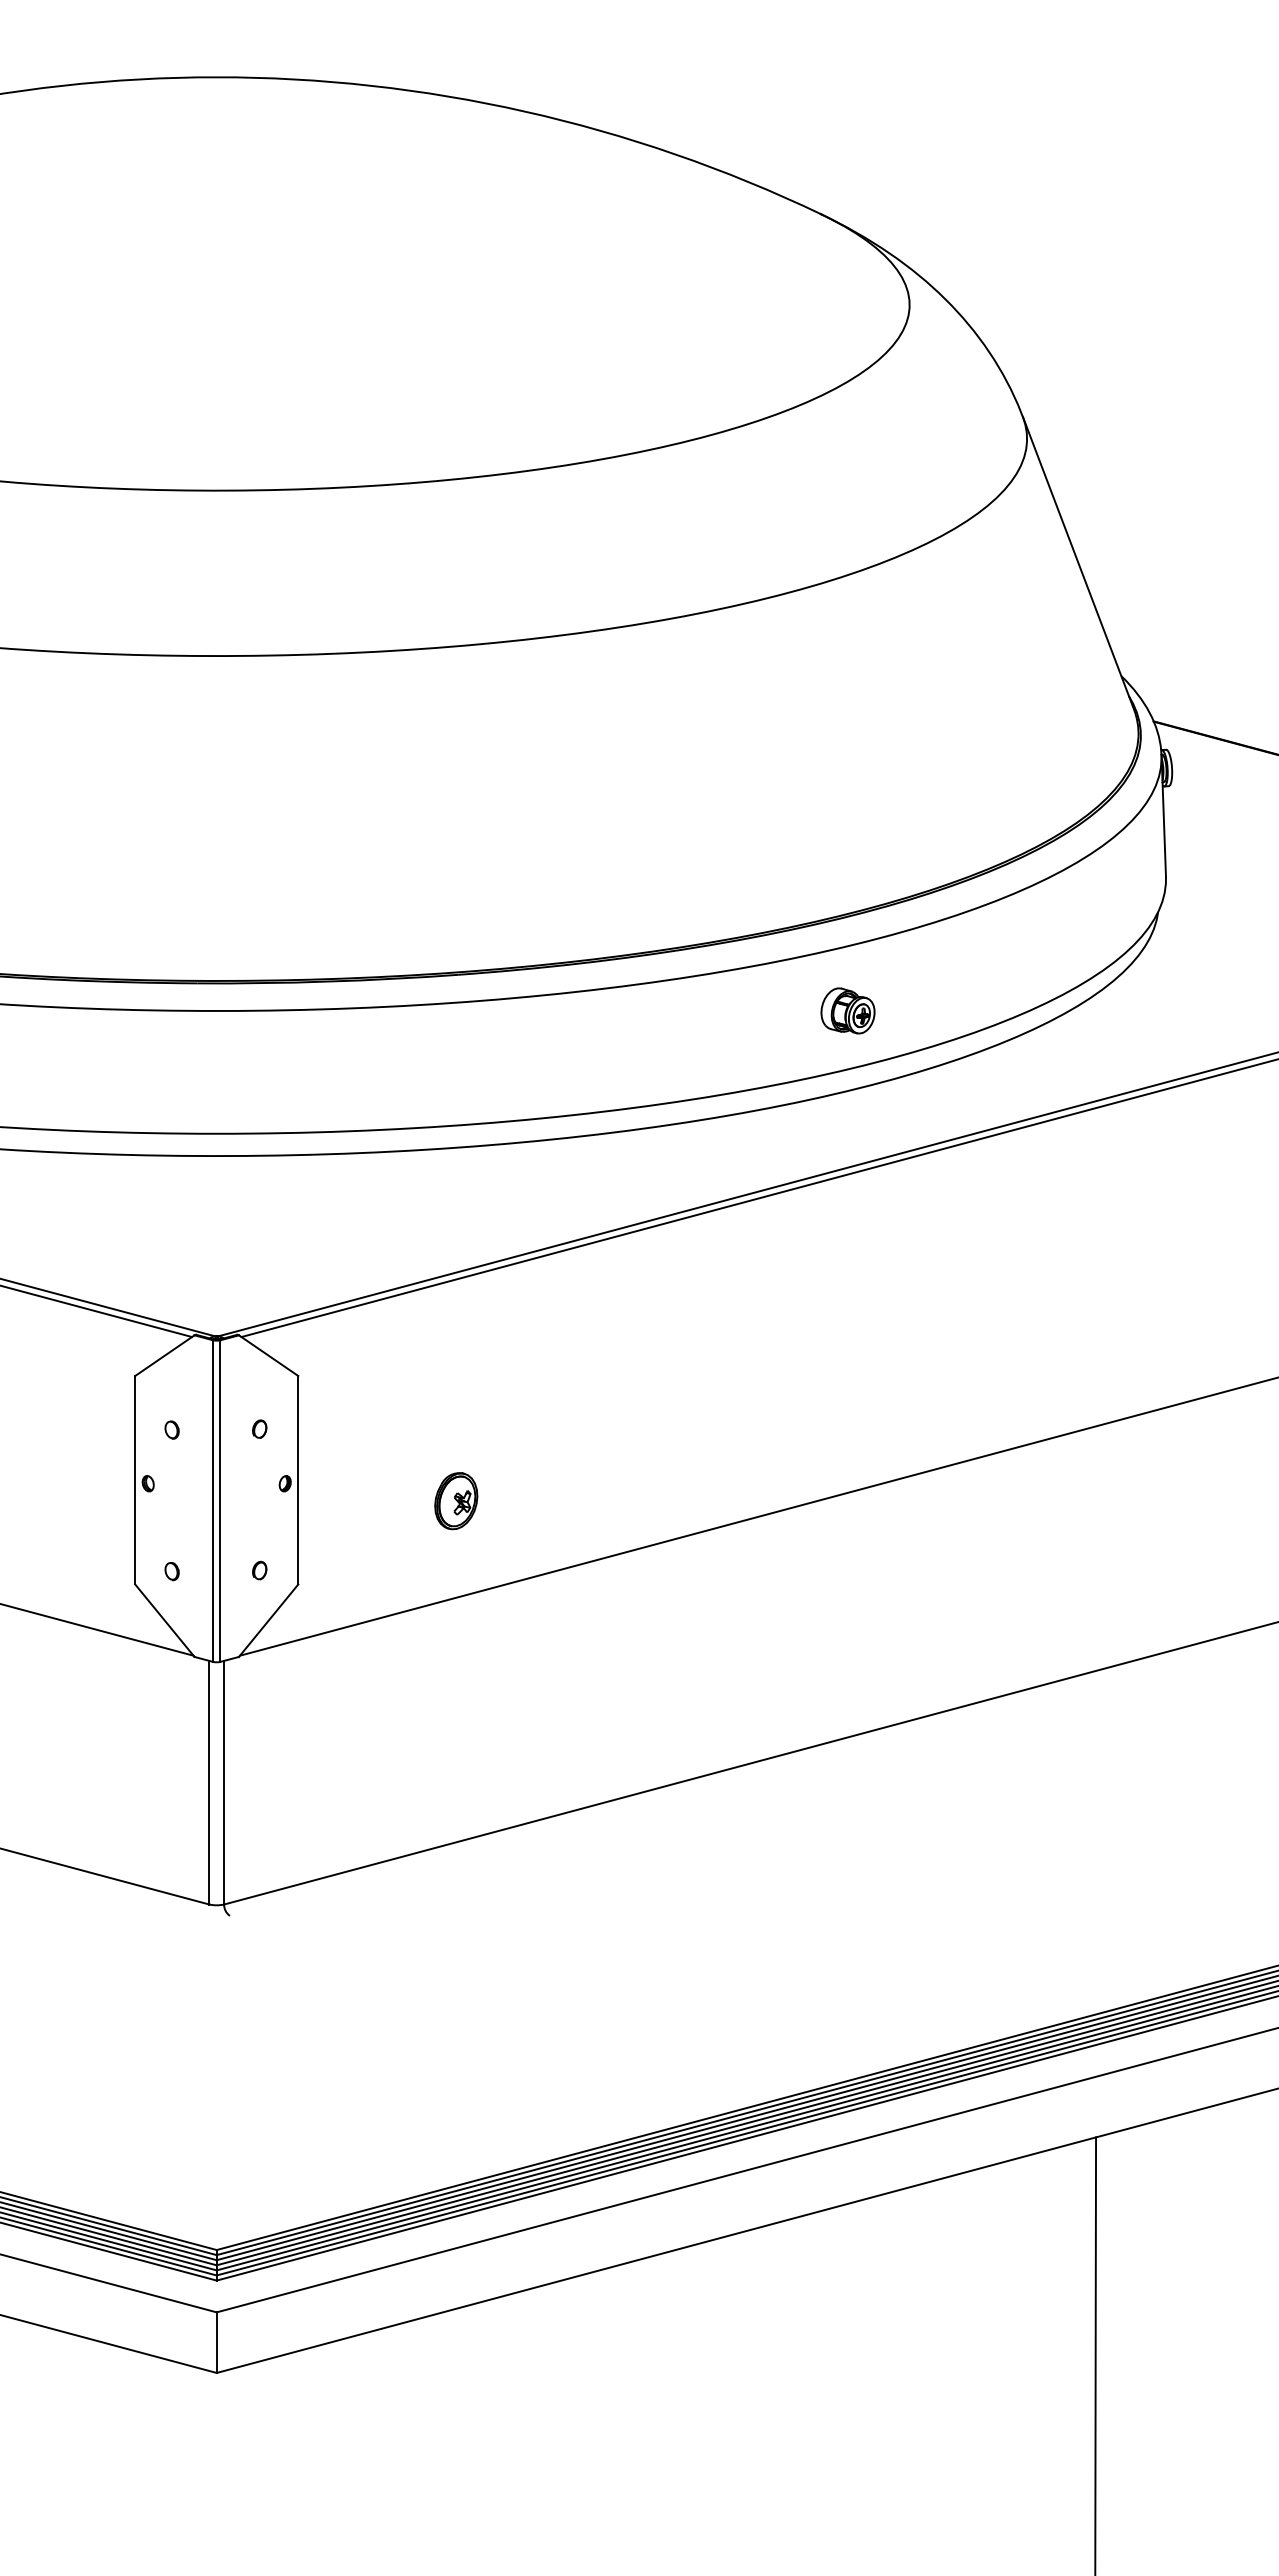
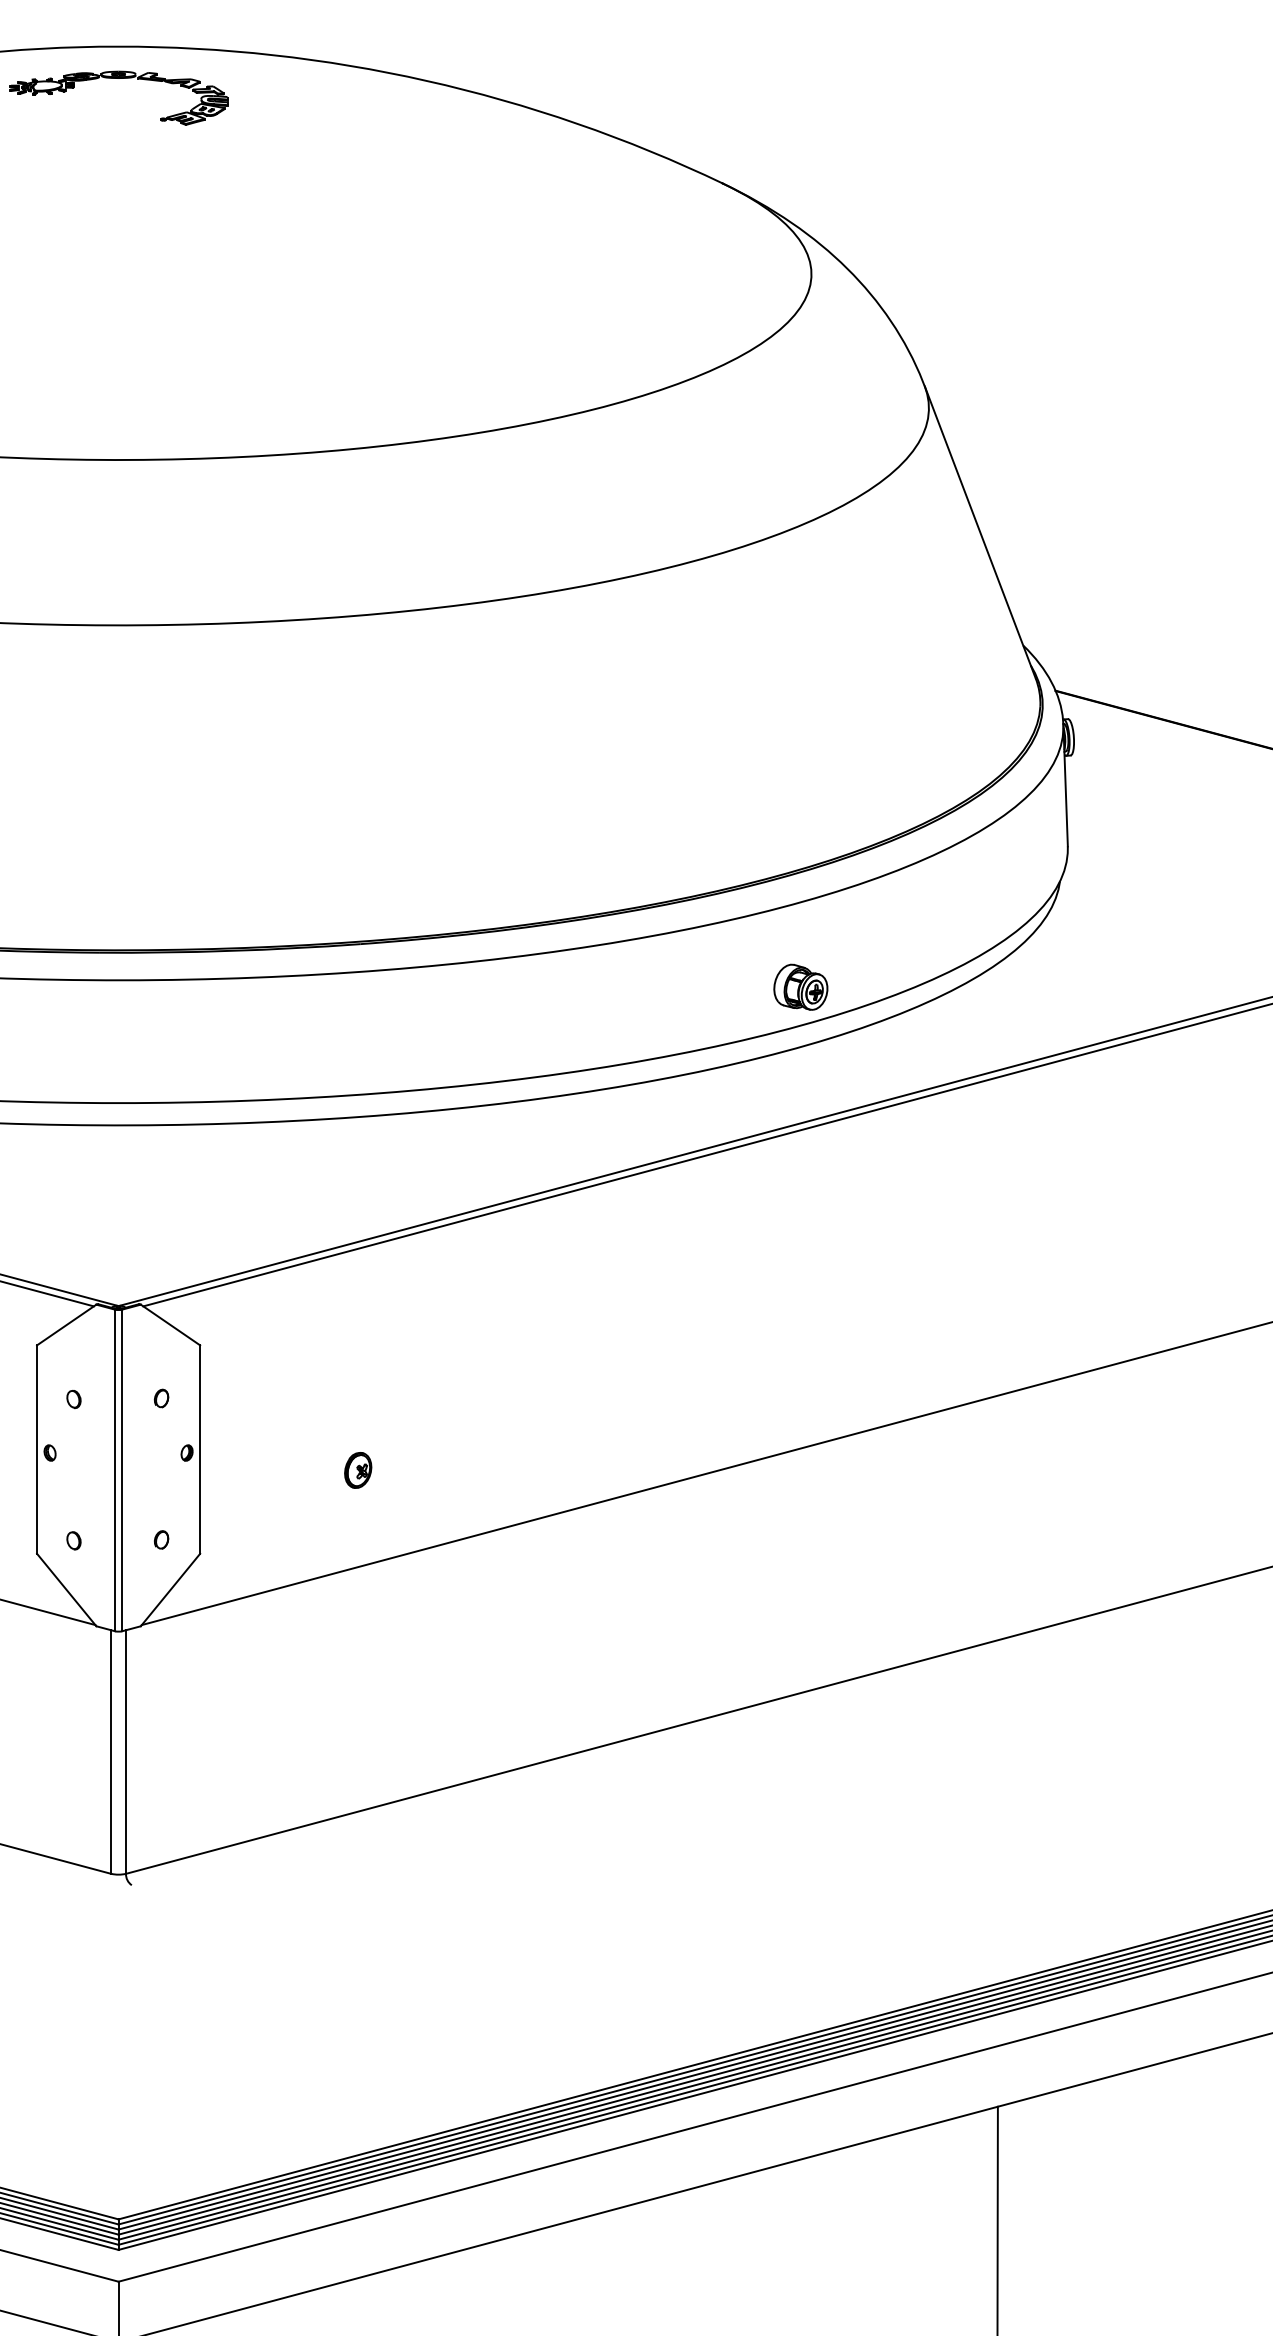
part: (217, 109) -> (119, 78), added
part: (847, 1010) -> (800, 986), moved
part: (456, 1500) -> (358, 1469), size x0.62

